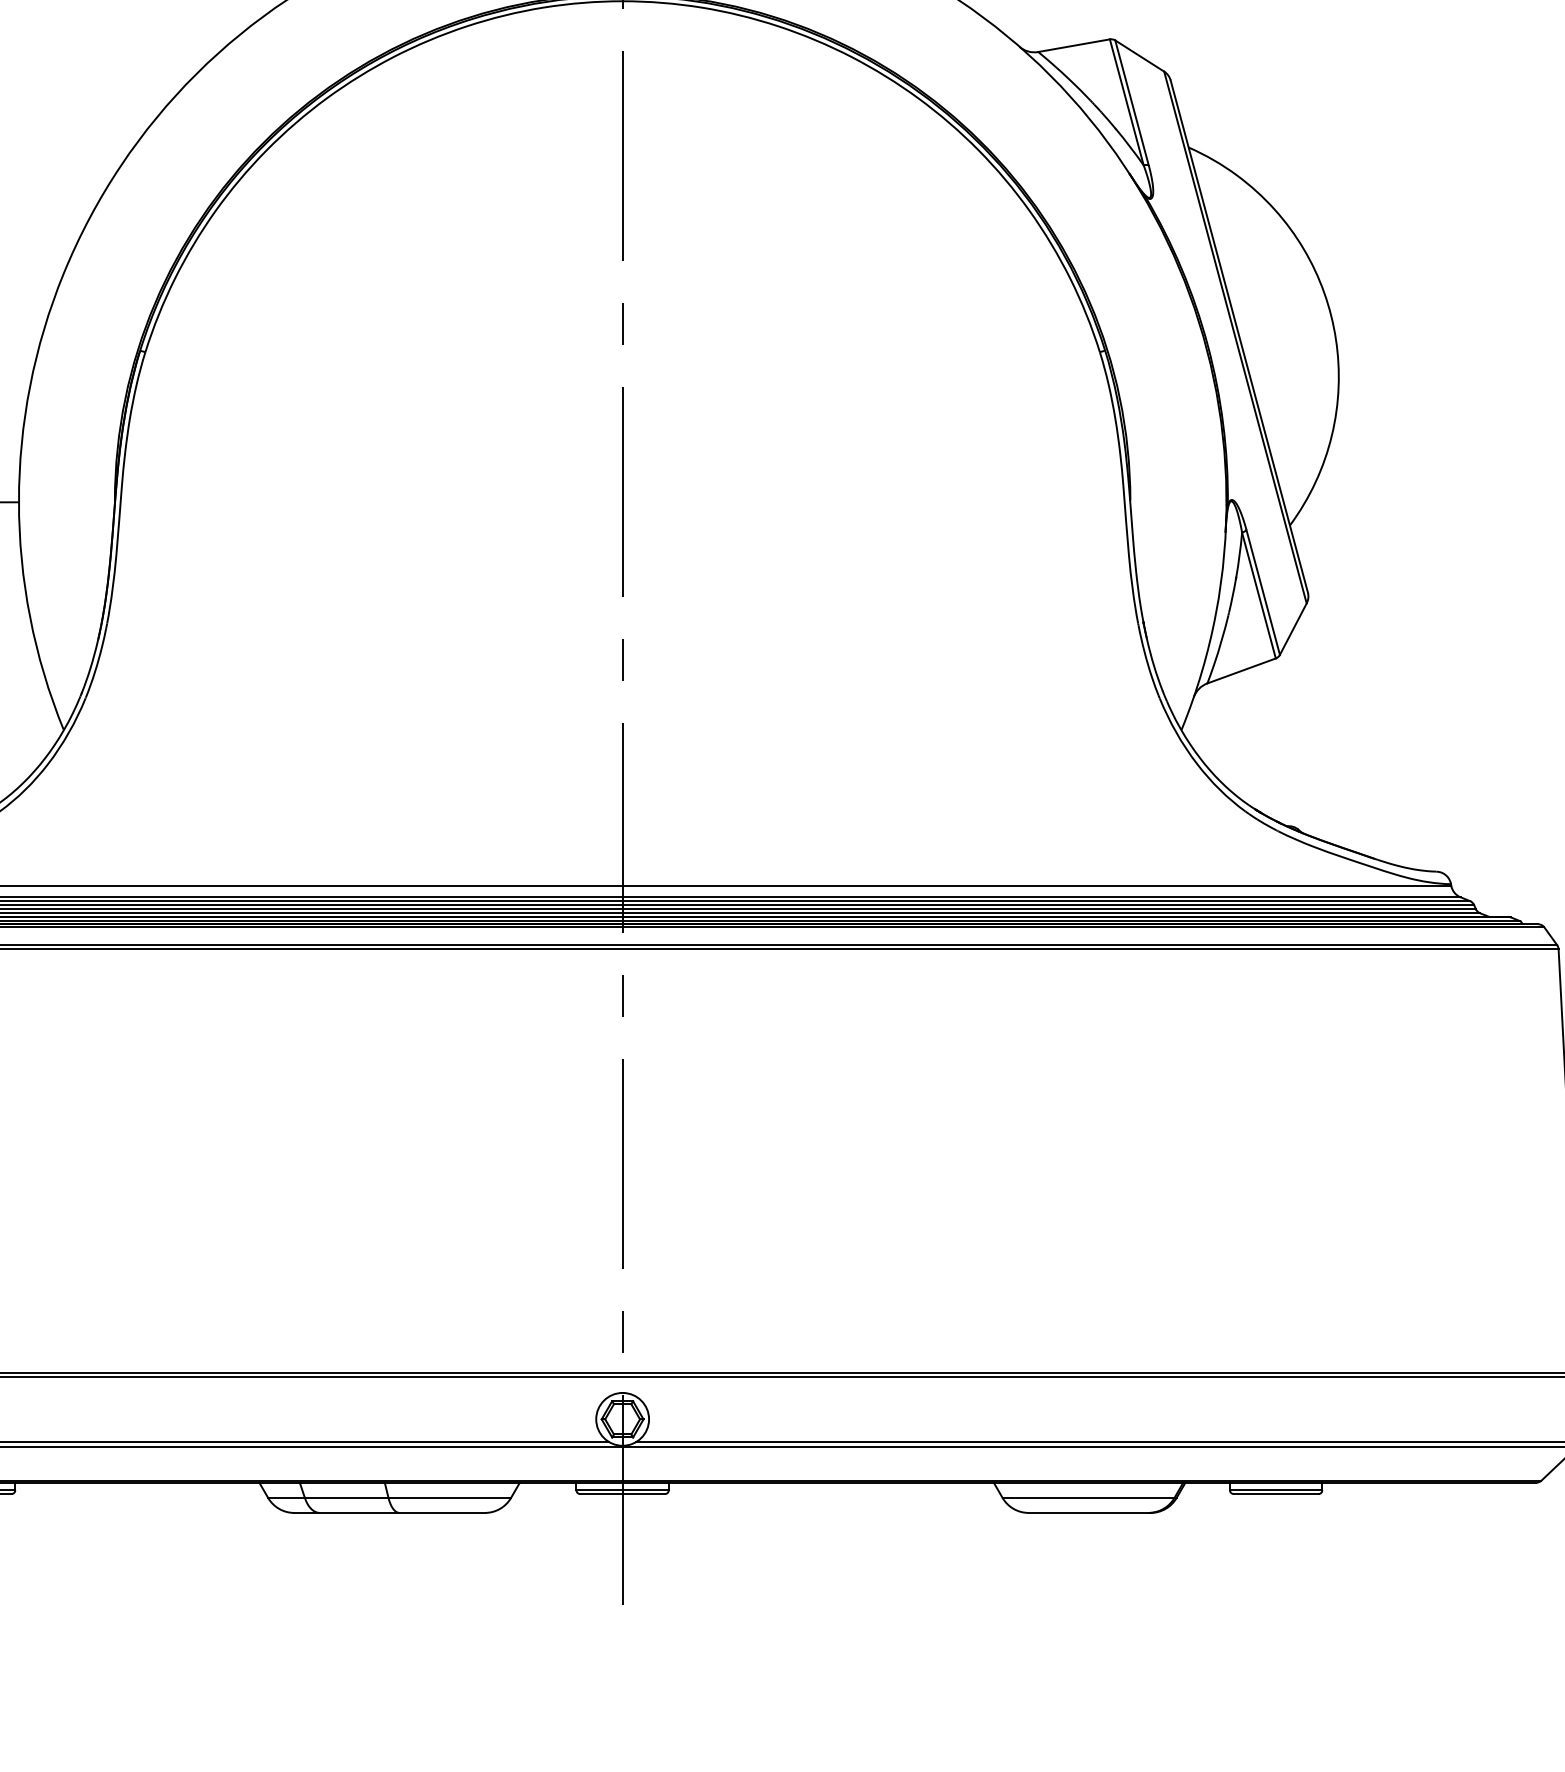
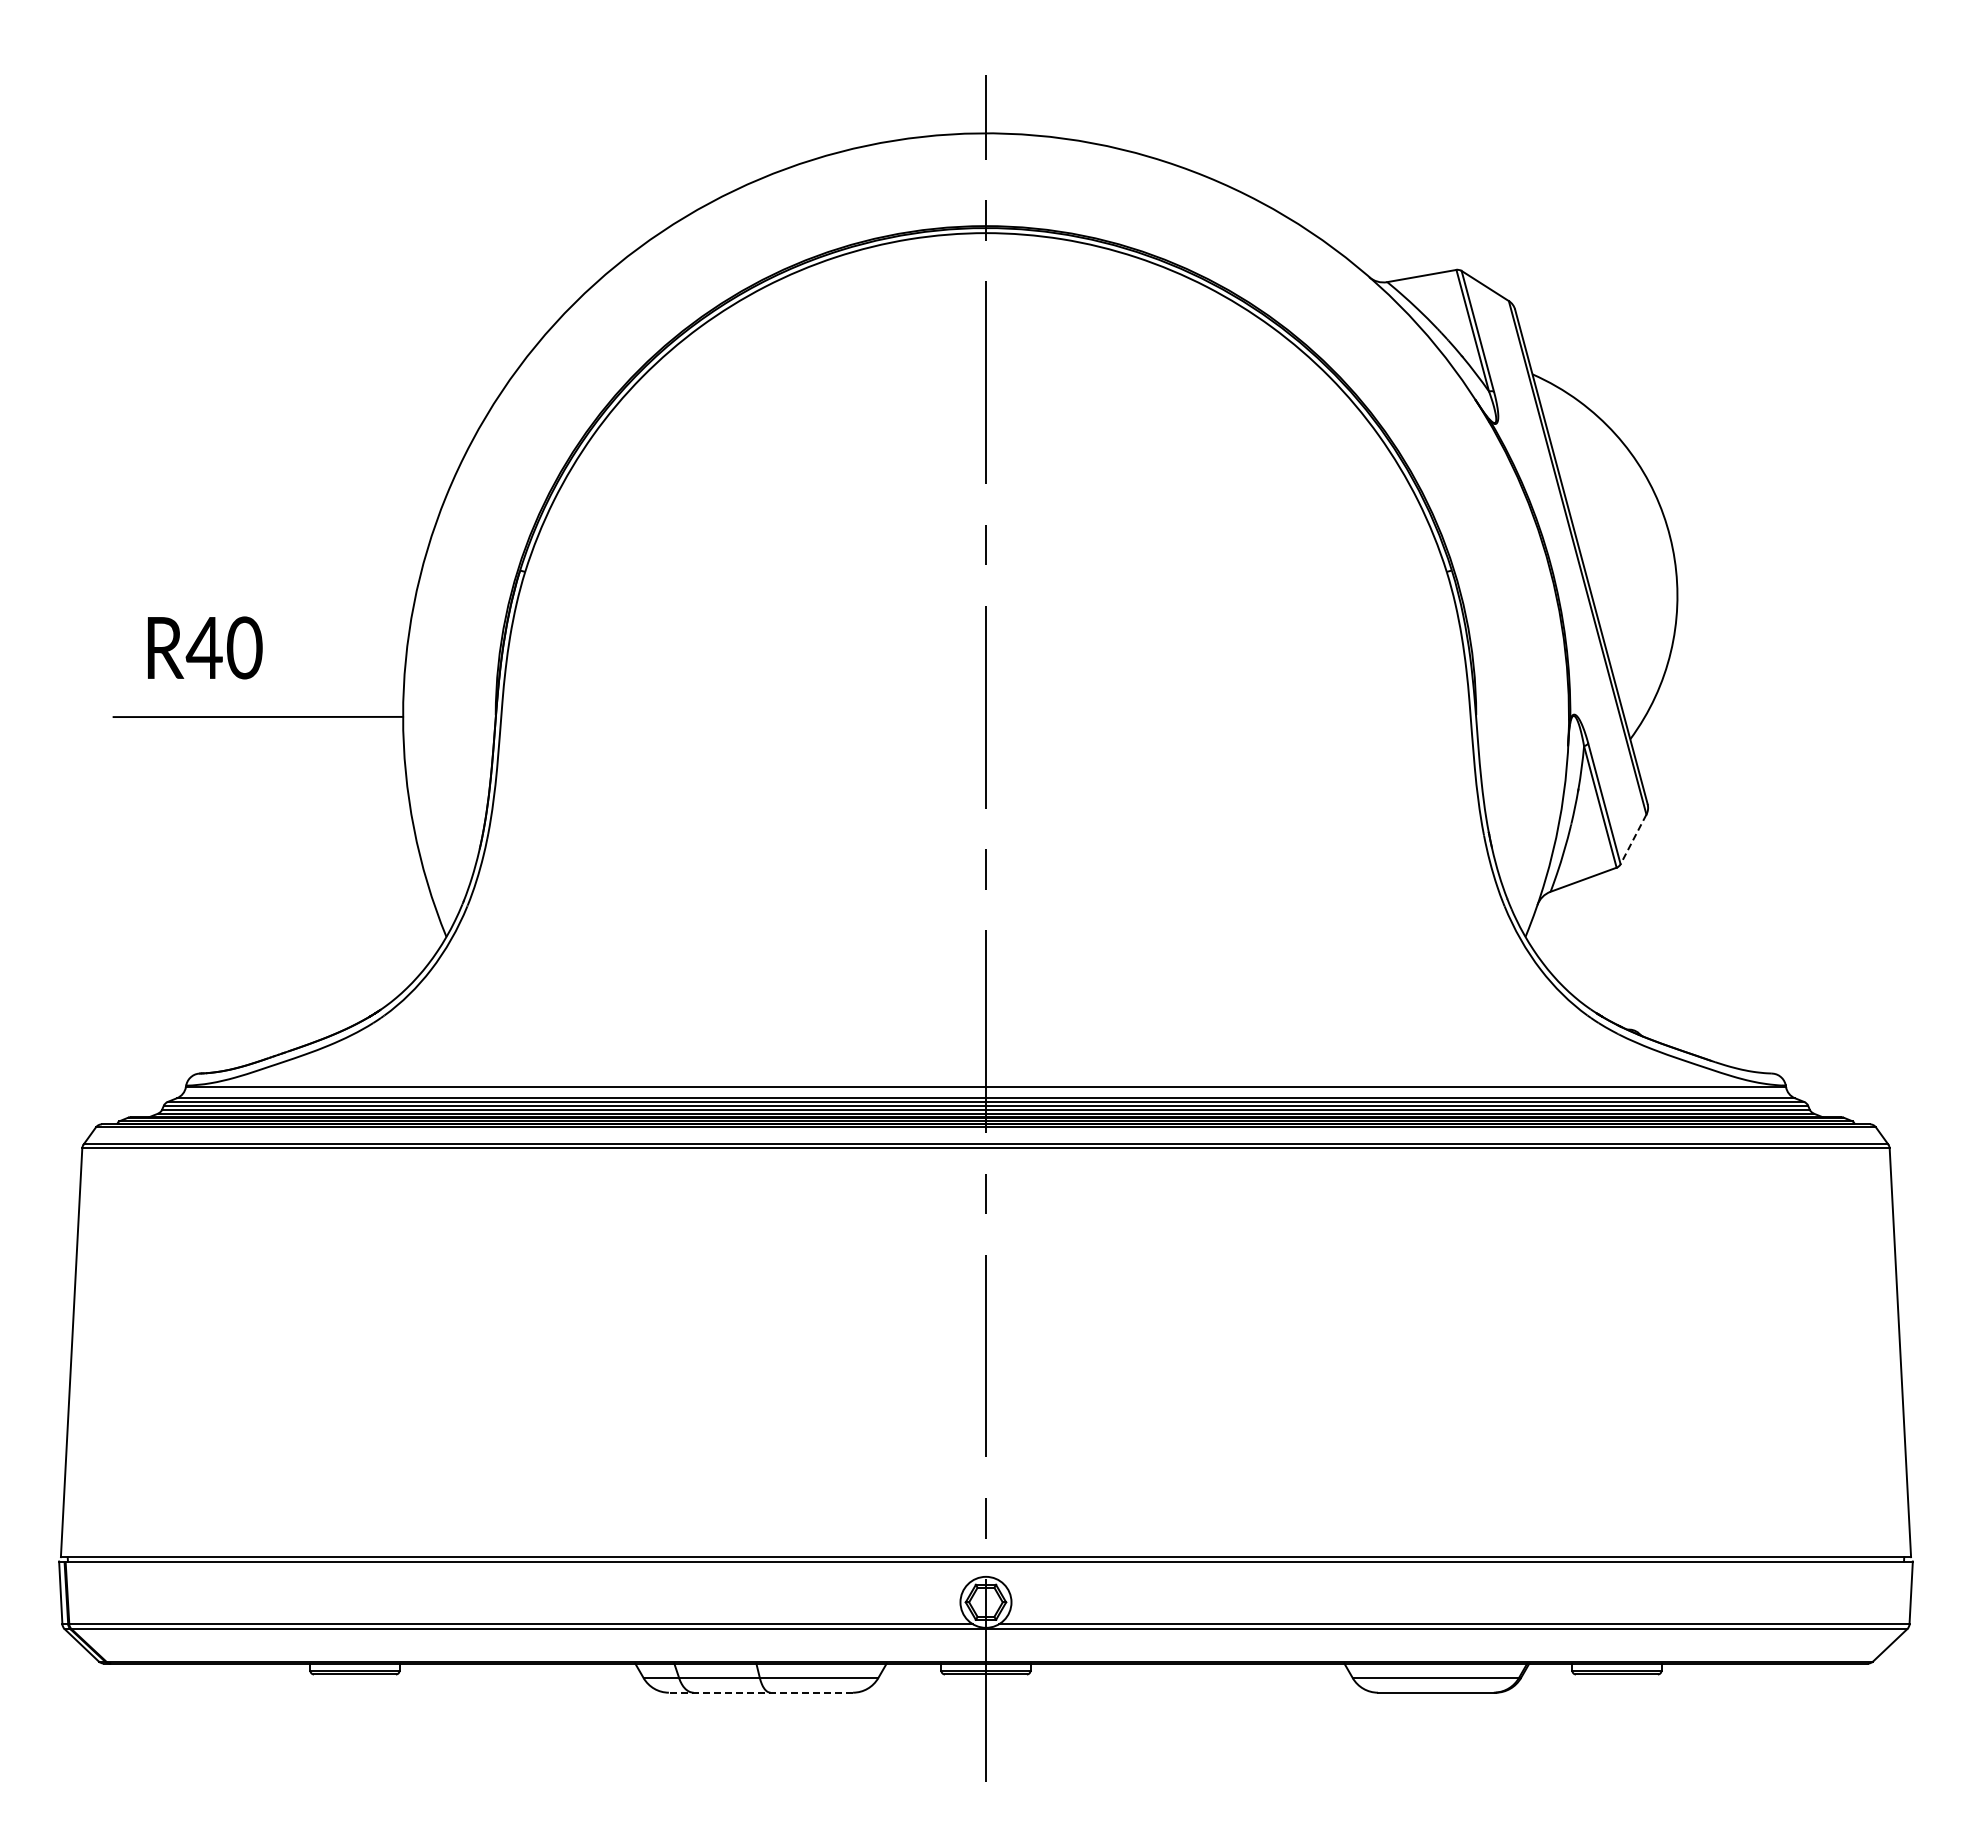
line: (1293, 629) -> (1633, 839), solid -> dashed
line: (389, 1512) -> (760, 1692), solid -> dashed

